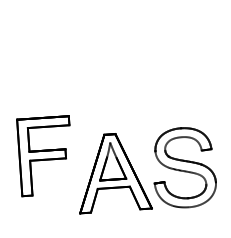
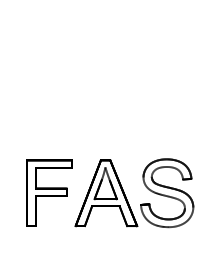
part: (45, 155) -> (49, 192), moved

